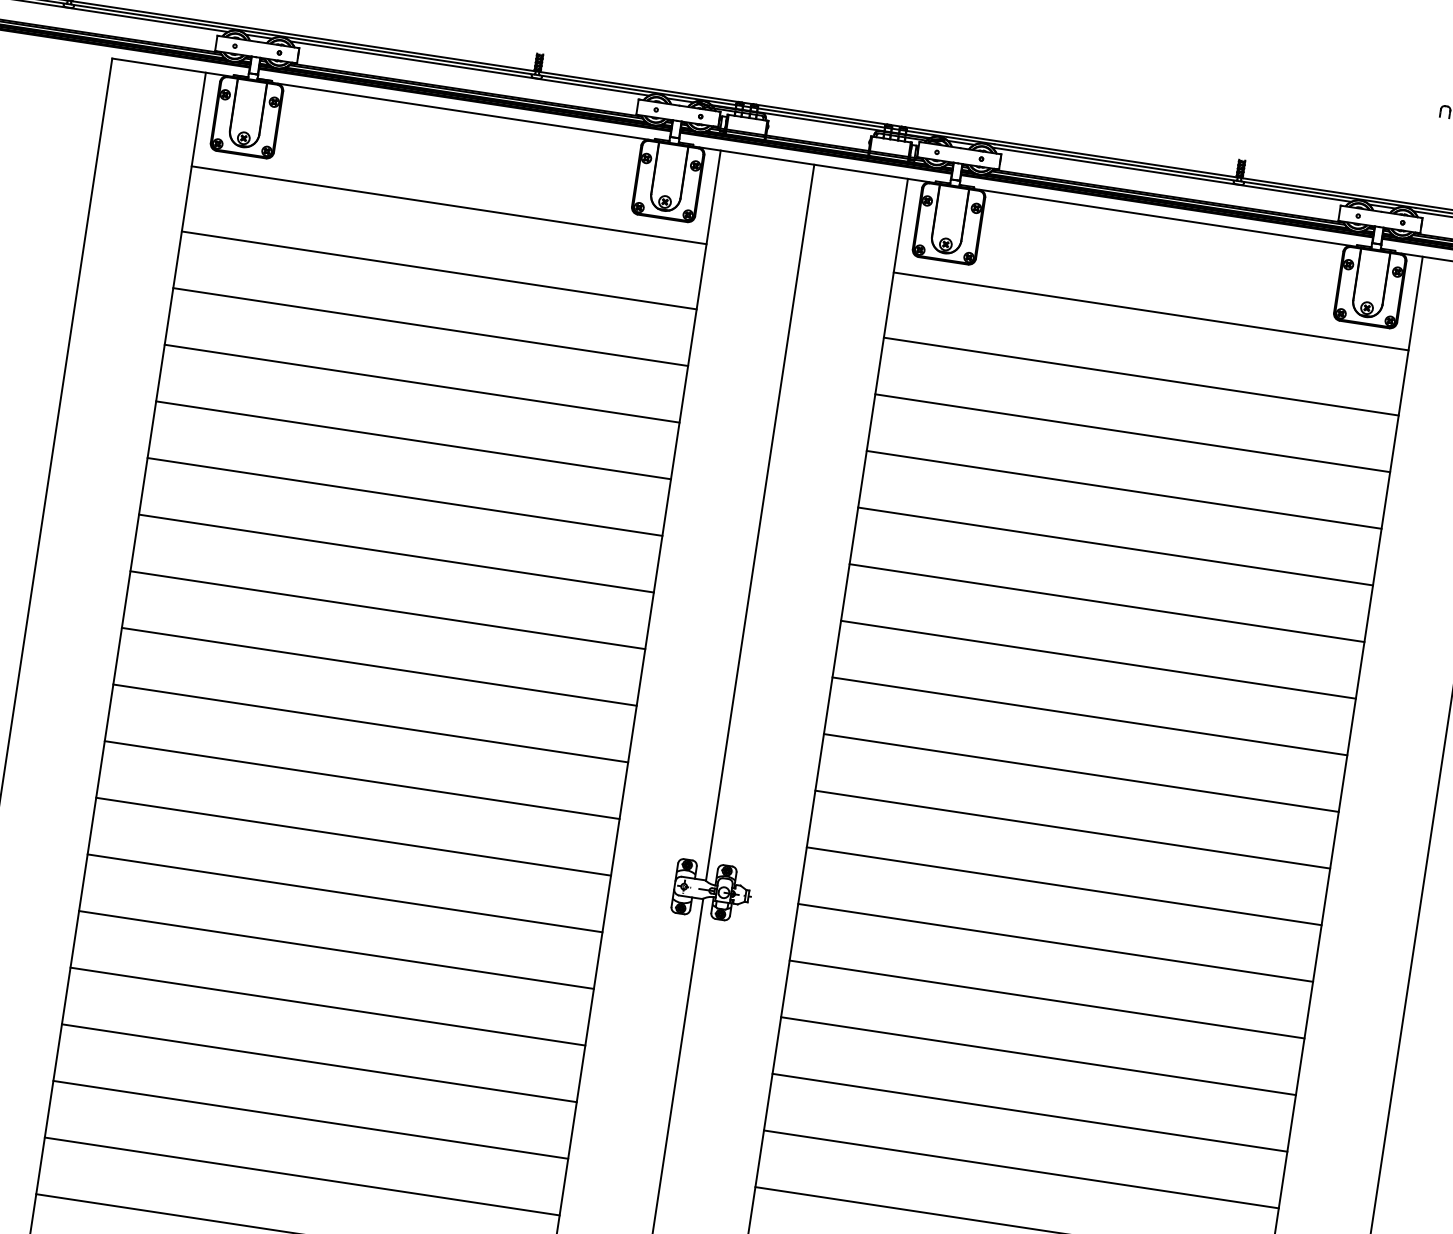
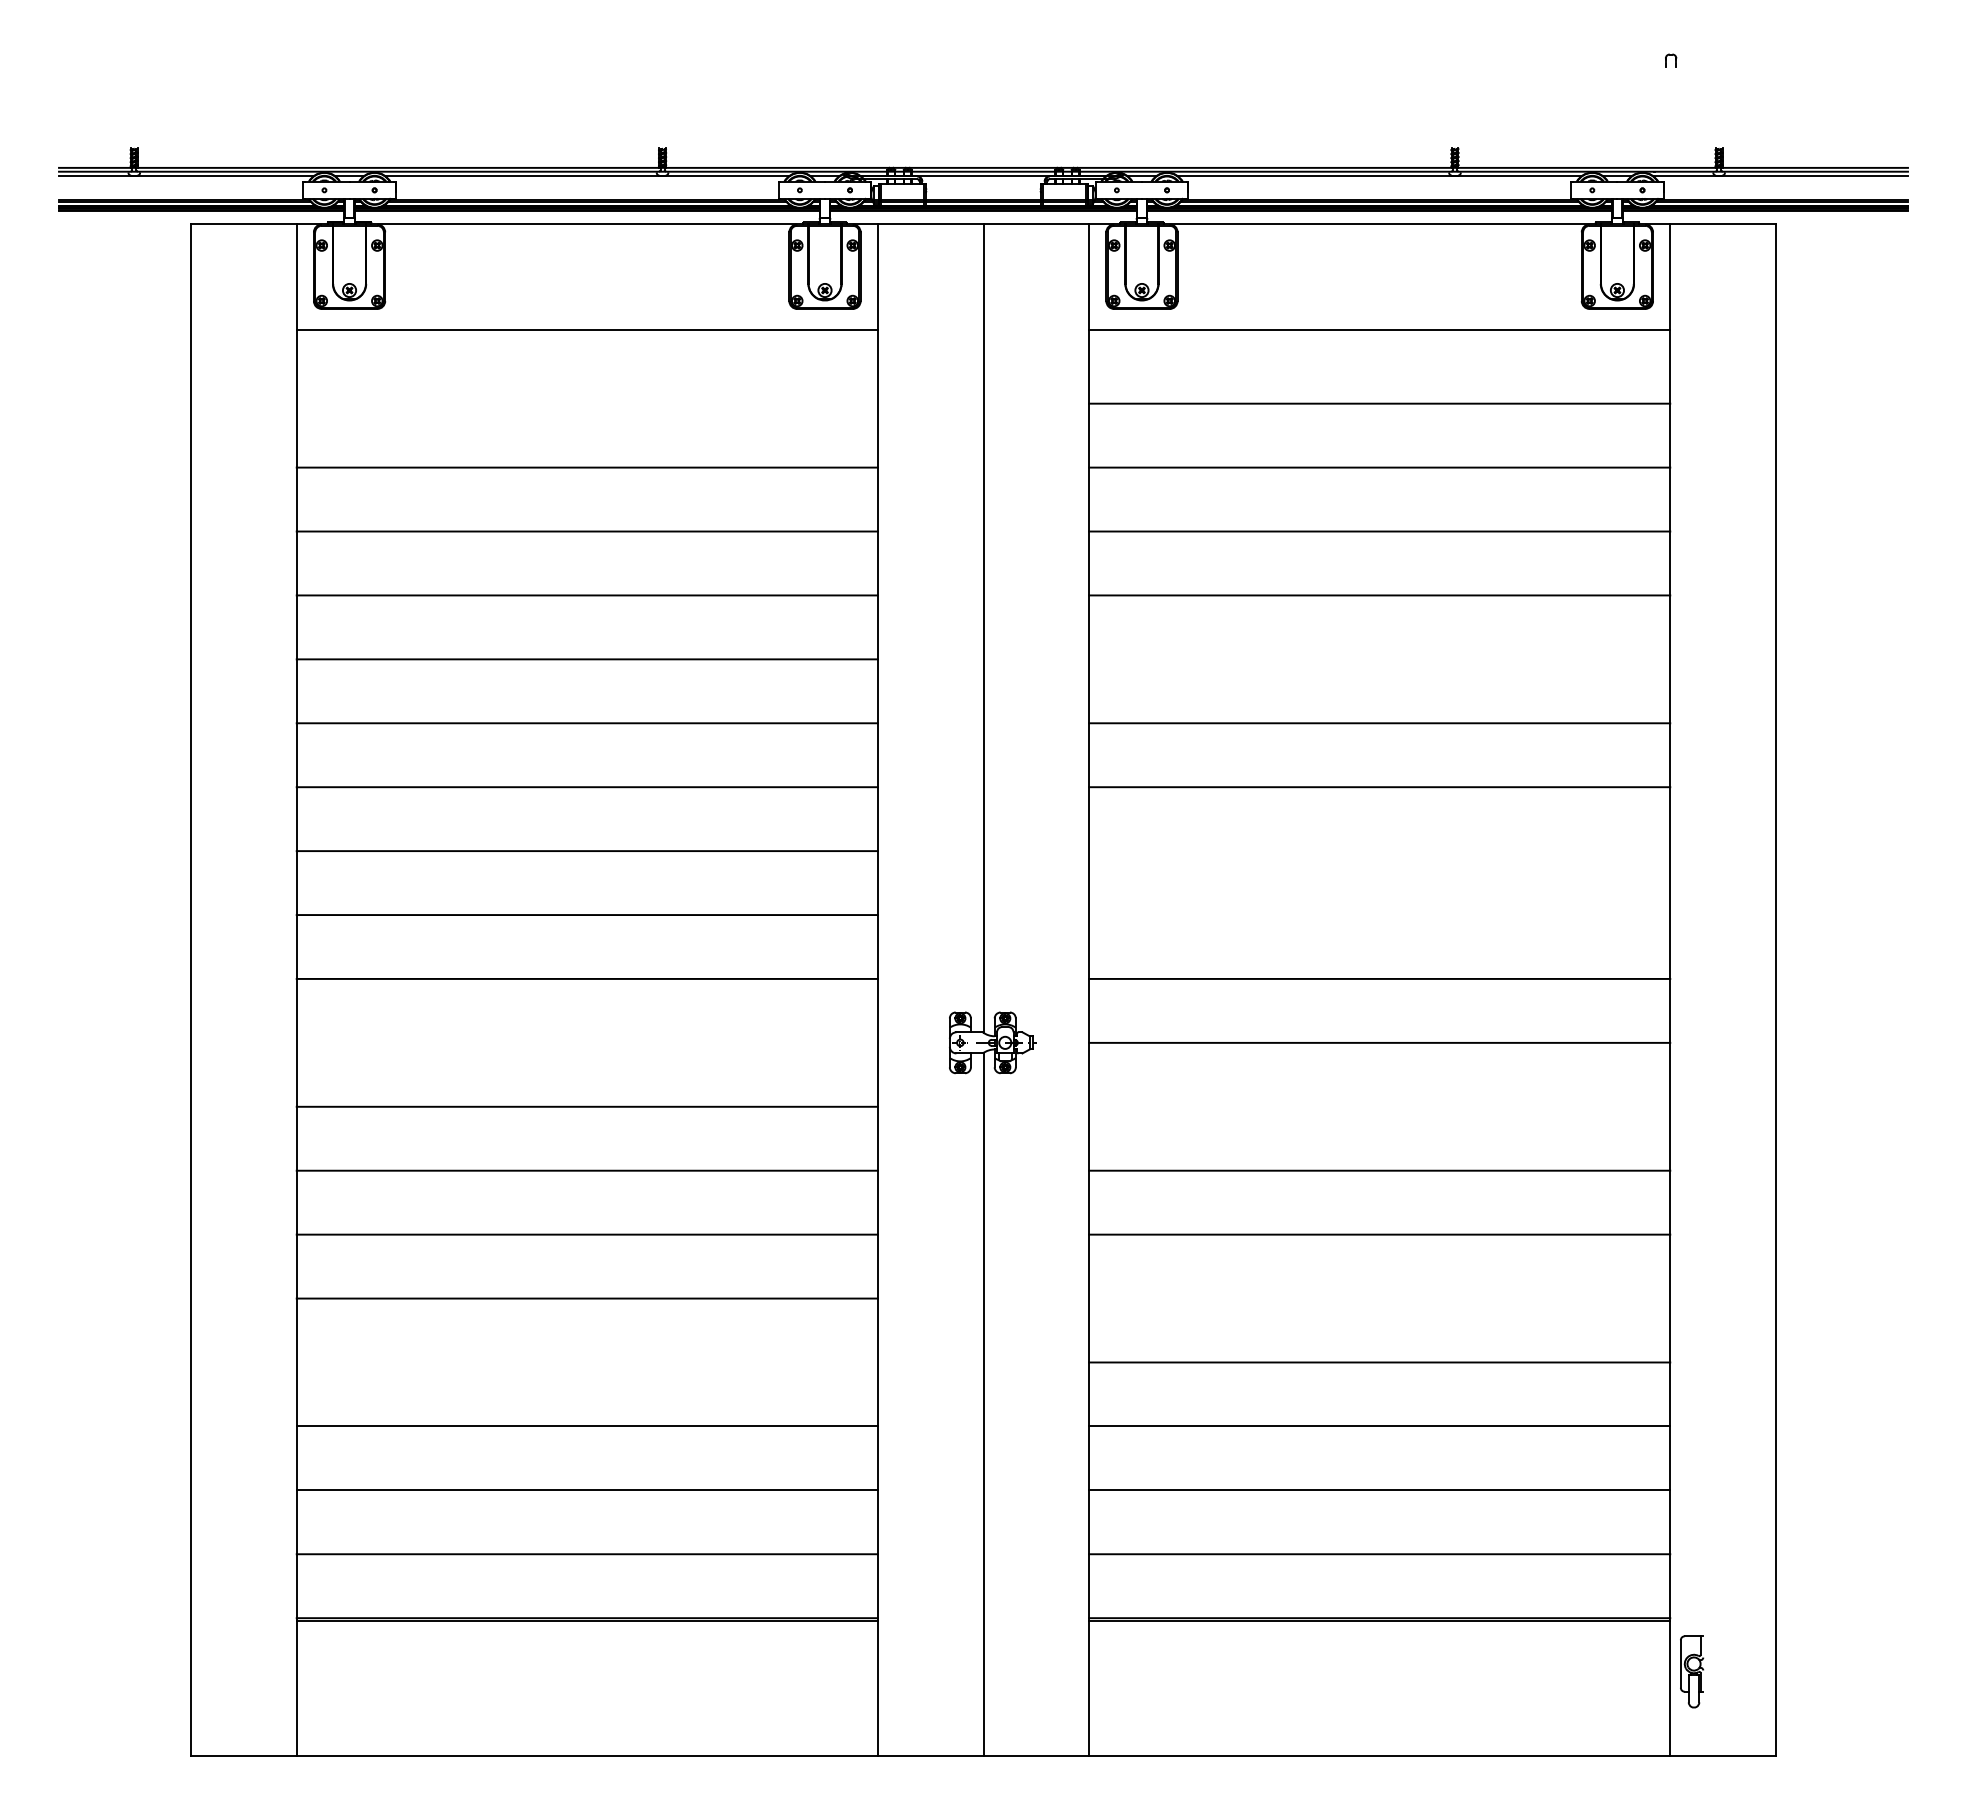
line: (438, 270) -> (586, 403), removed
line: (1106, 603) -> (1379, 659), removed
line: (1081, 773) -> (1379, 851), removed
line: (1072, 830) -> (1379, 915), removed
line: (352, 836) -> (586, 1042), removed
line: (1046, 999) -> (1379, 1106), removed
line: (310, 1119) -> (586, 1362), removed
line: (1021, 1169) -> (1379, 1298), removed

